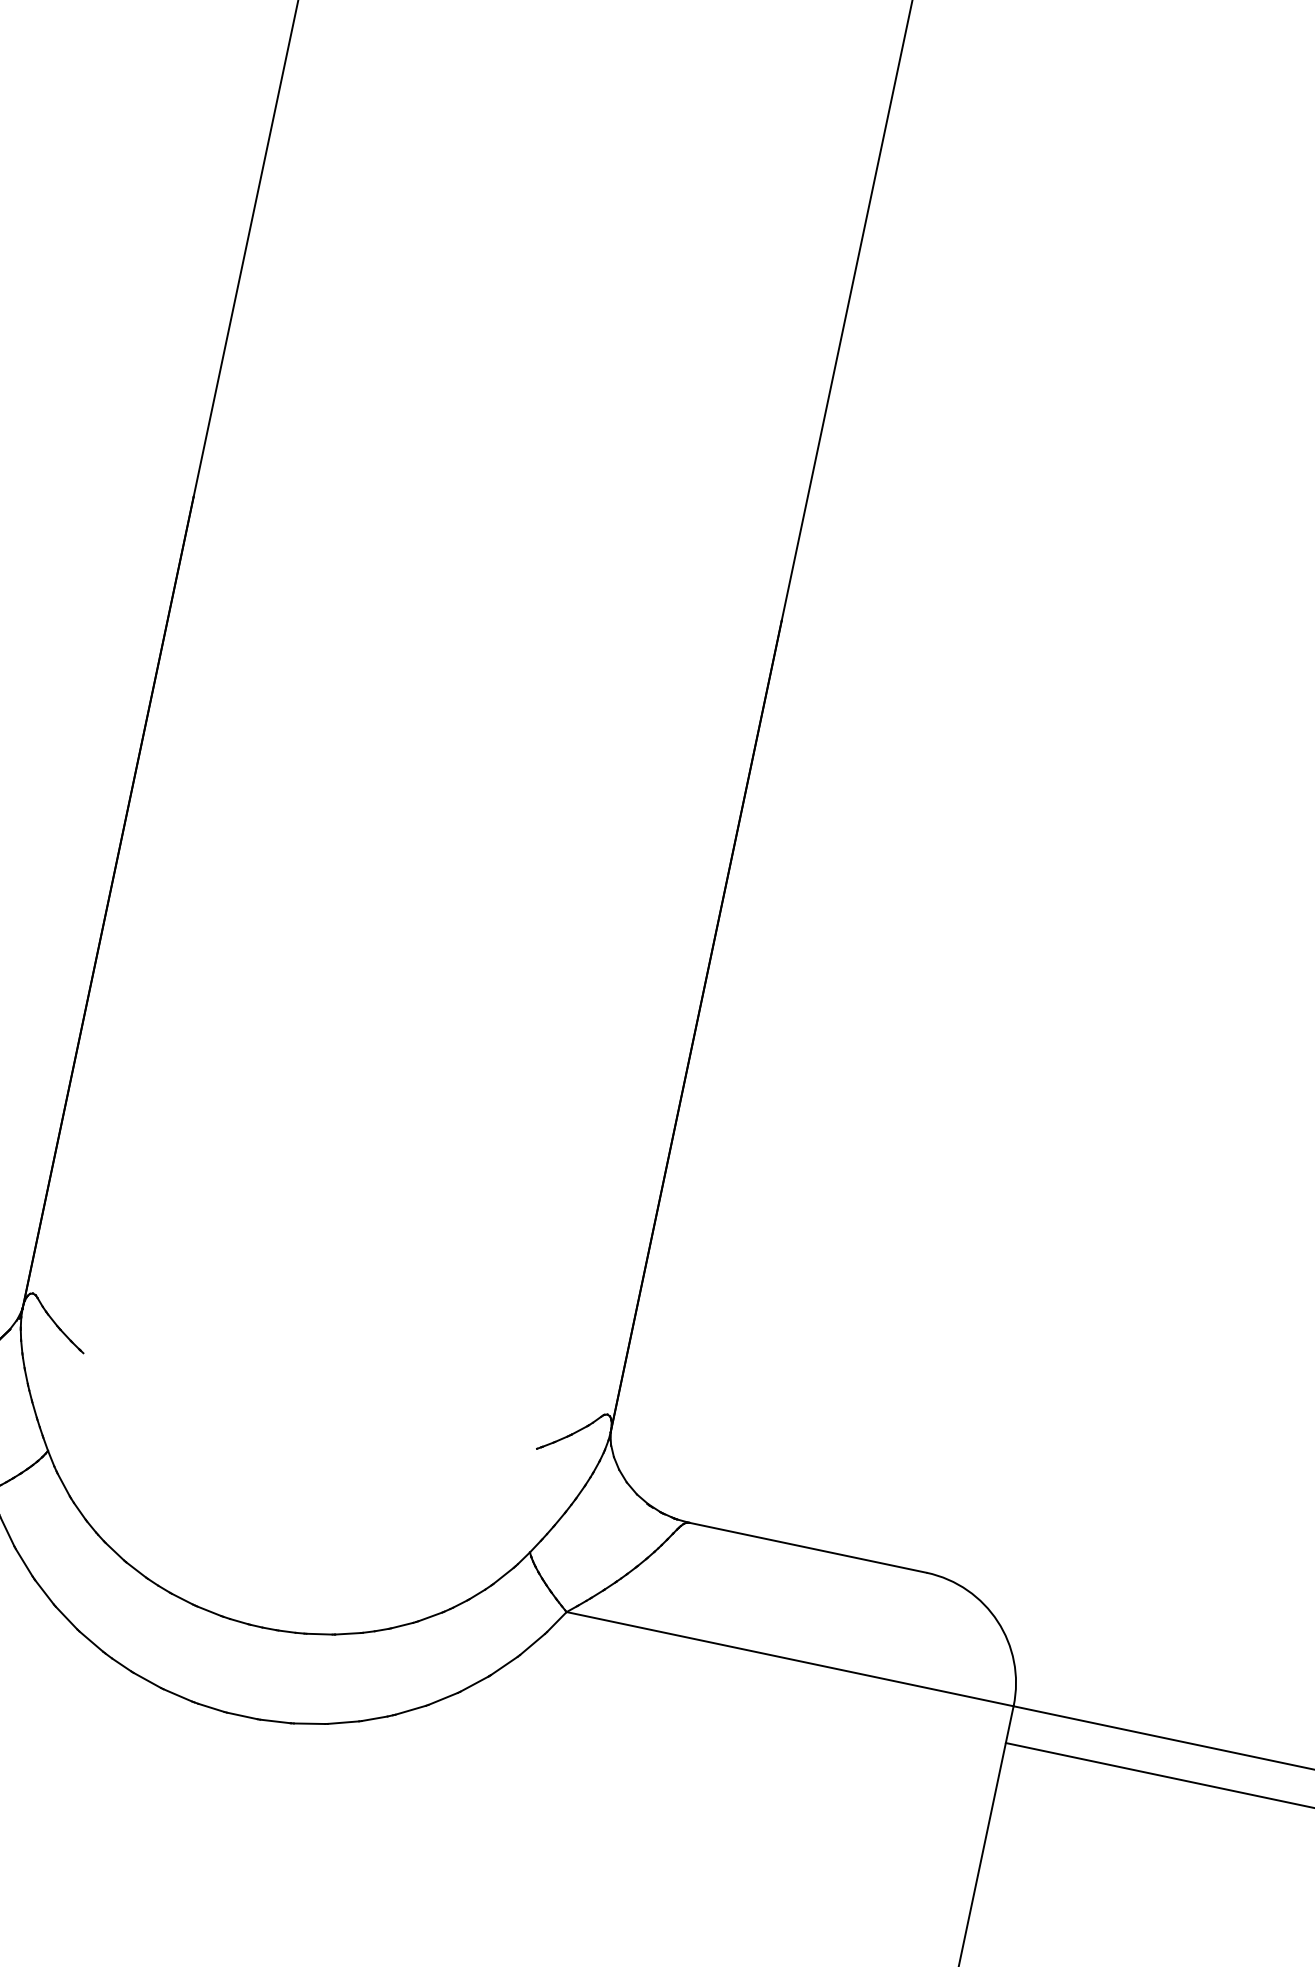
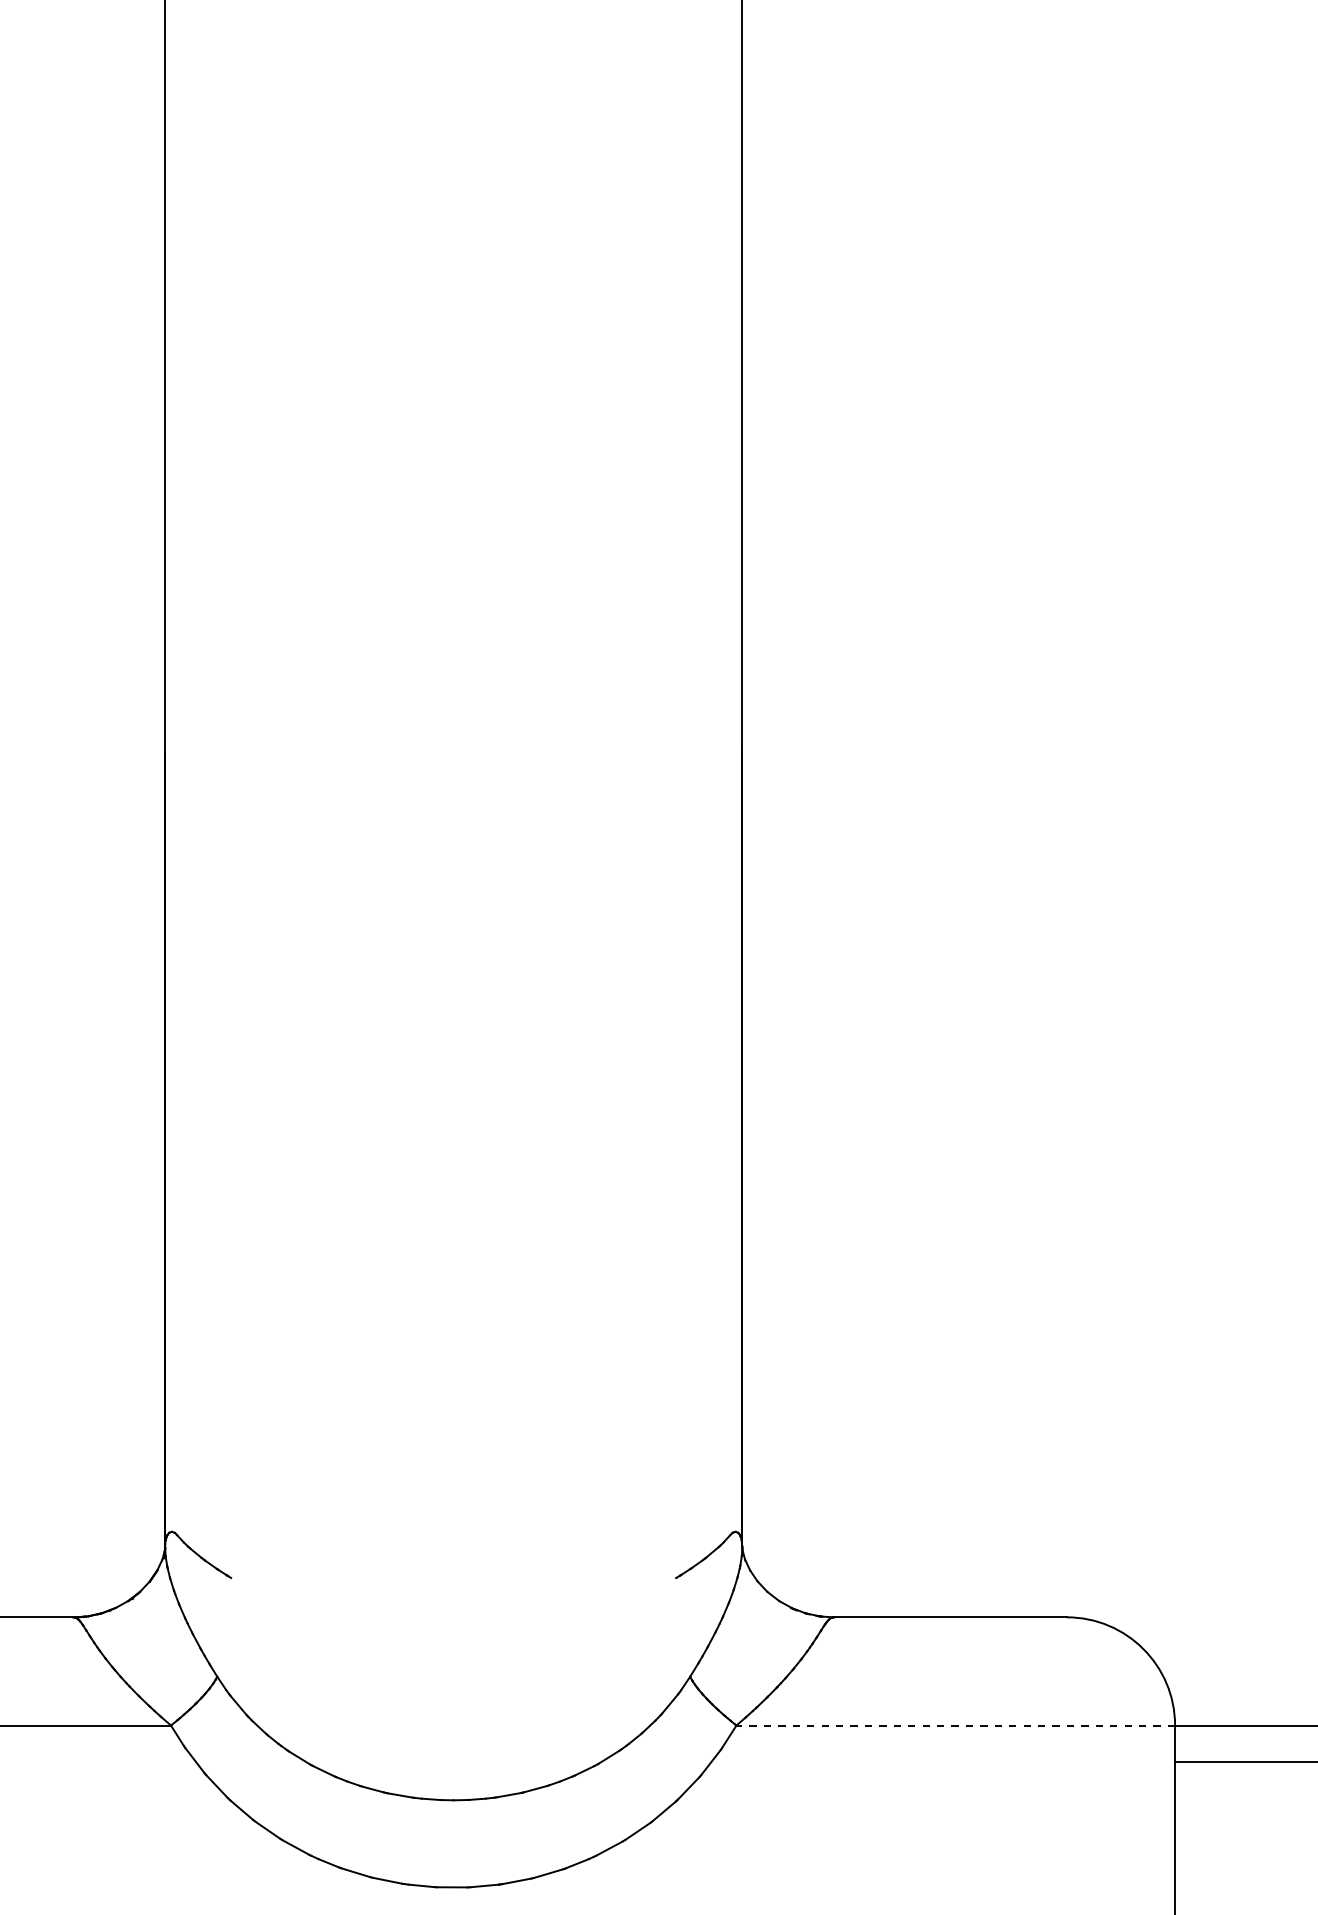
line: (789, 1659) -> (955, 1725), solid -> dashed

